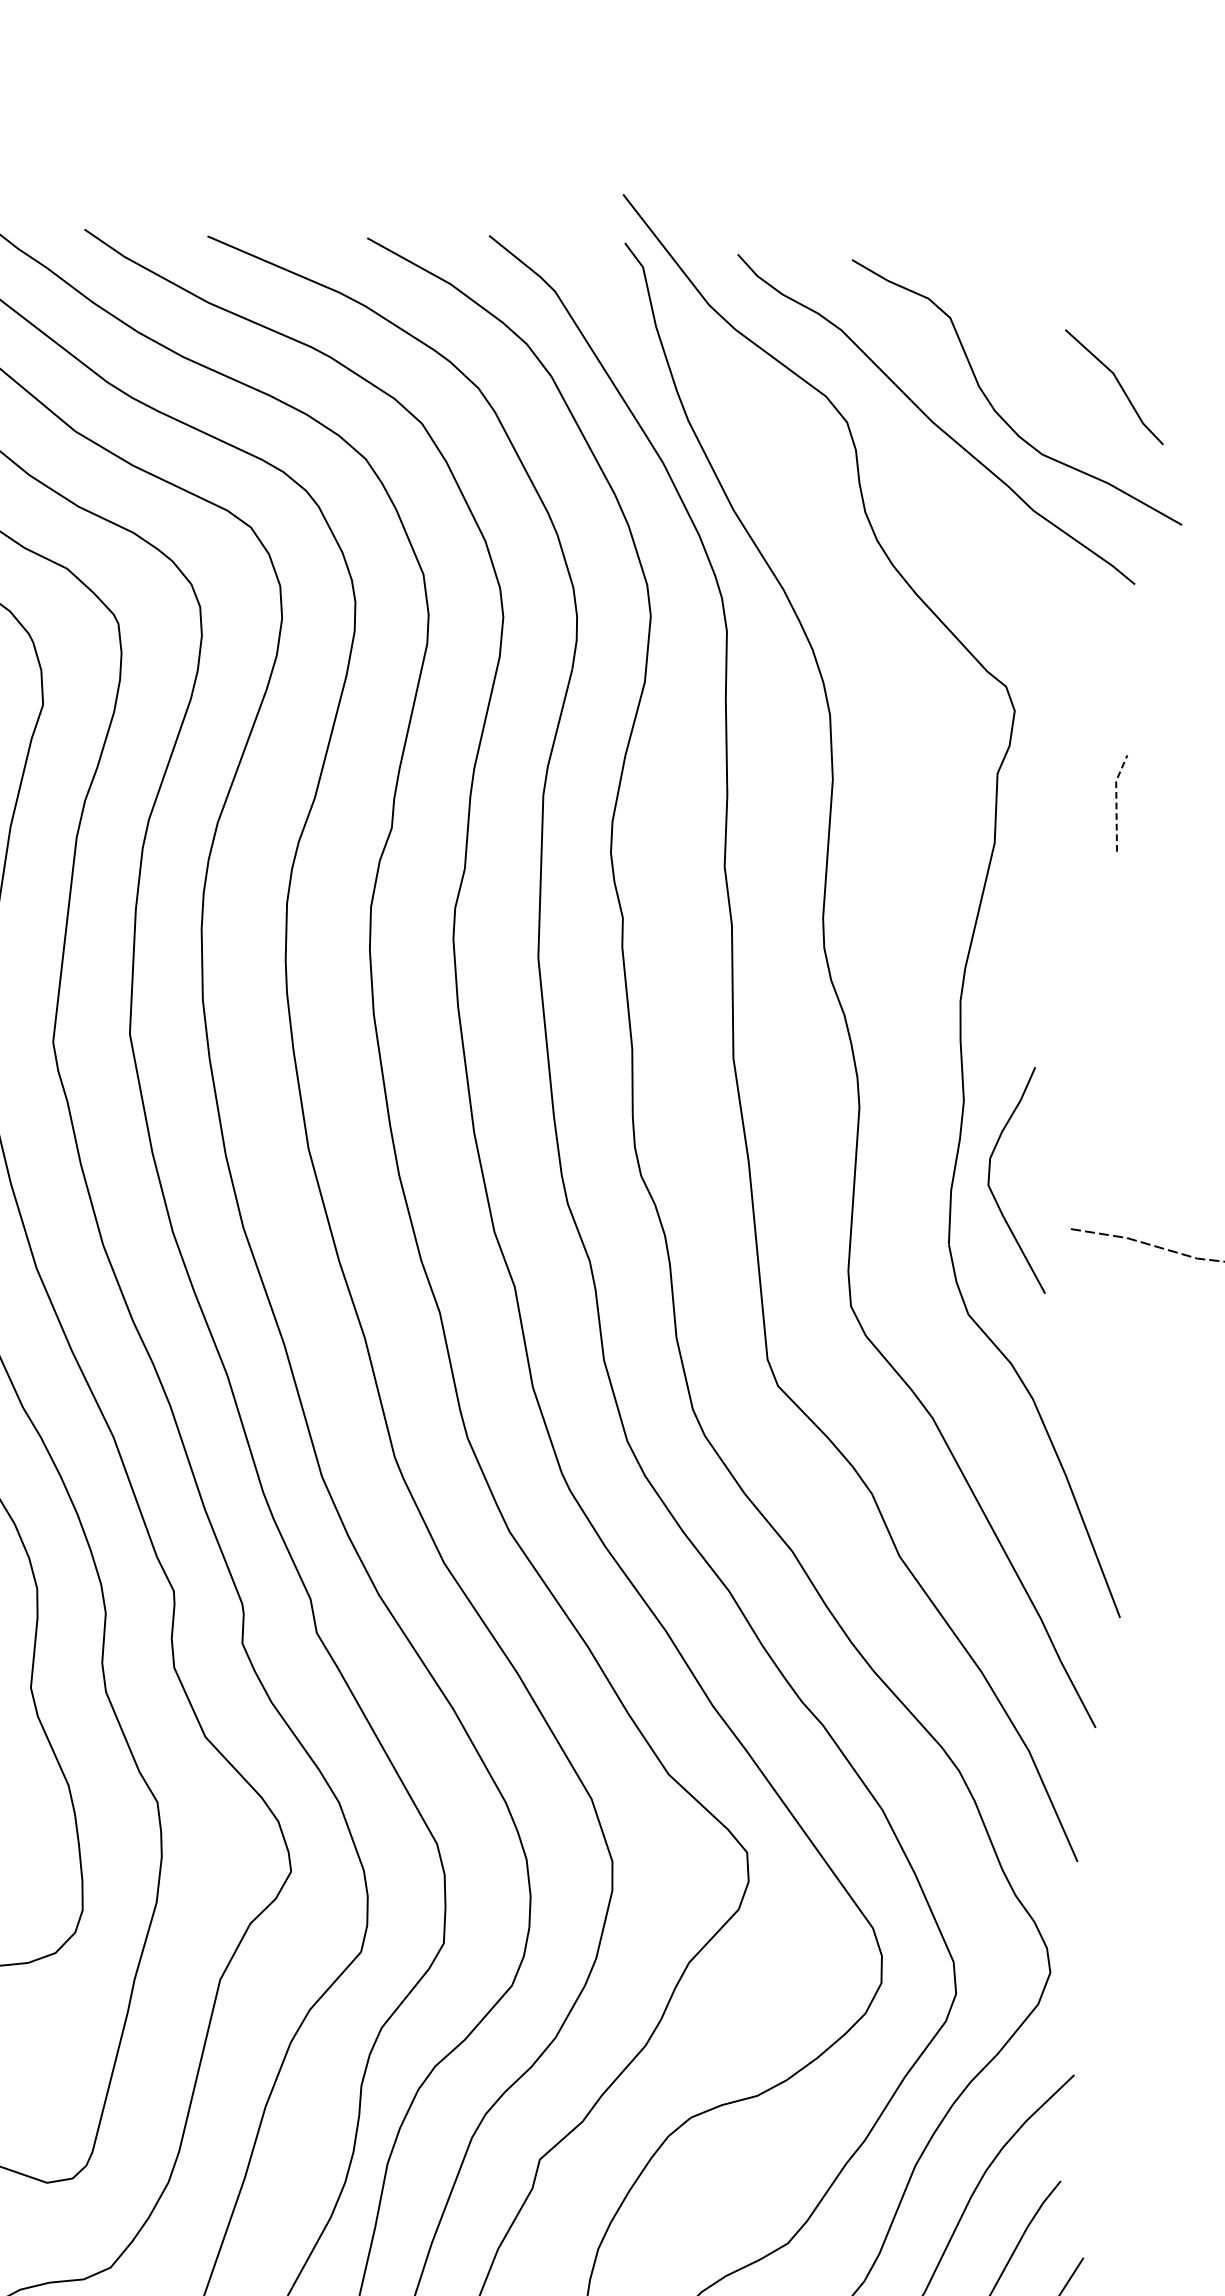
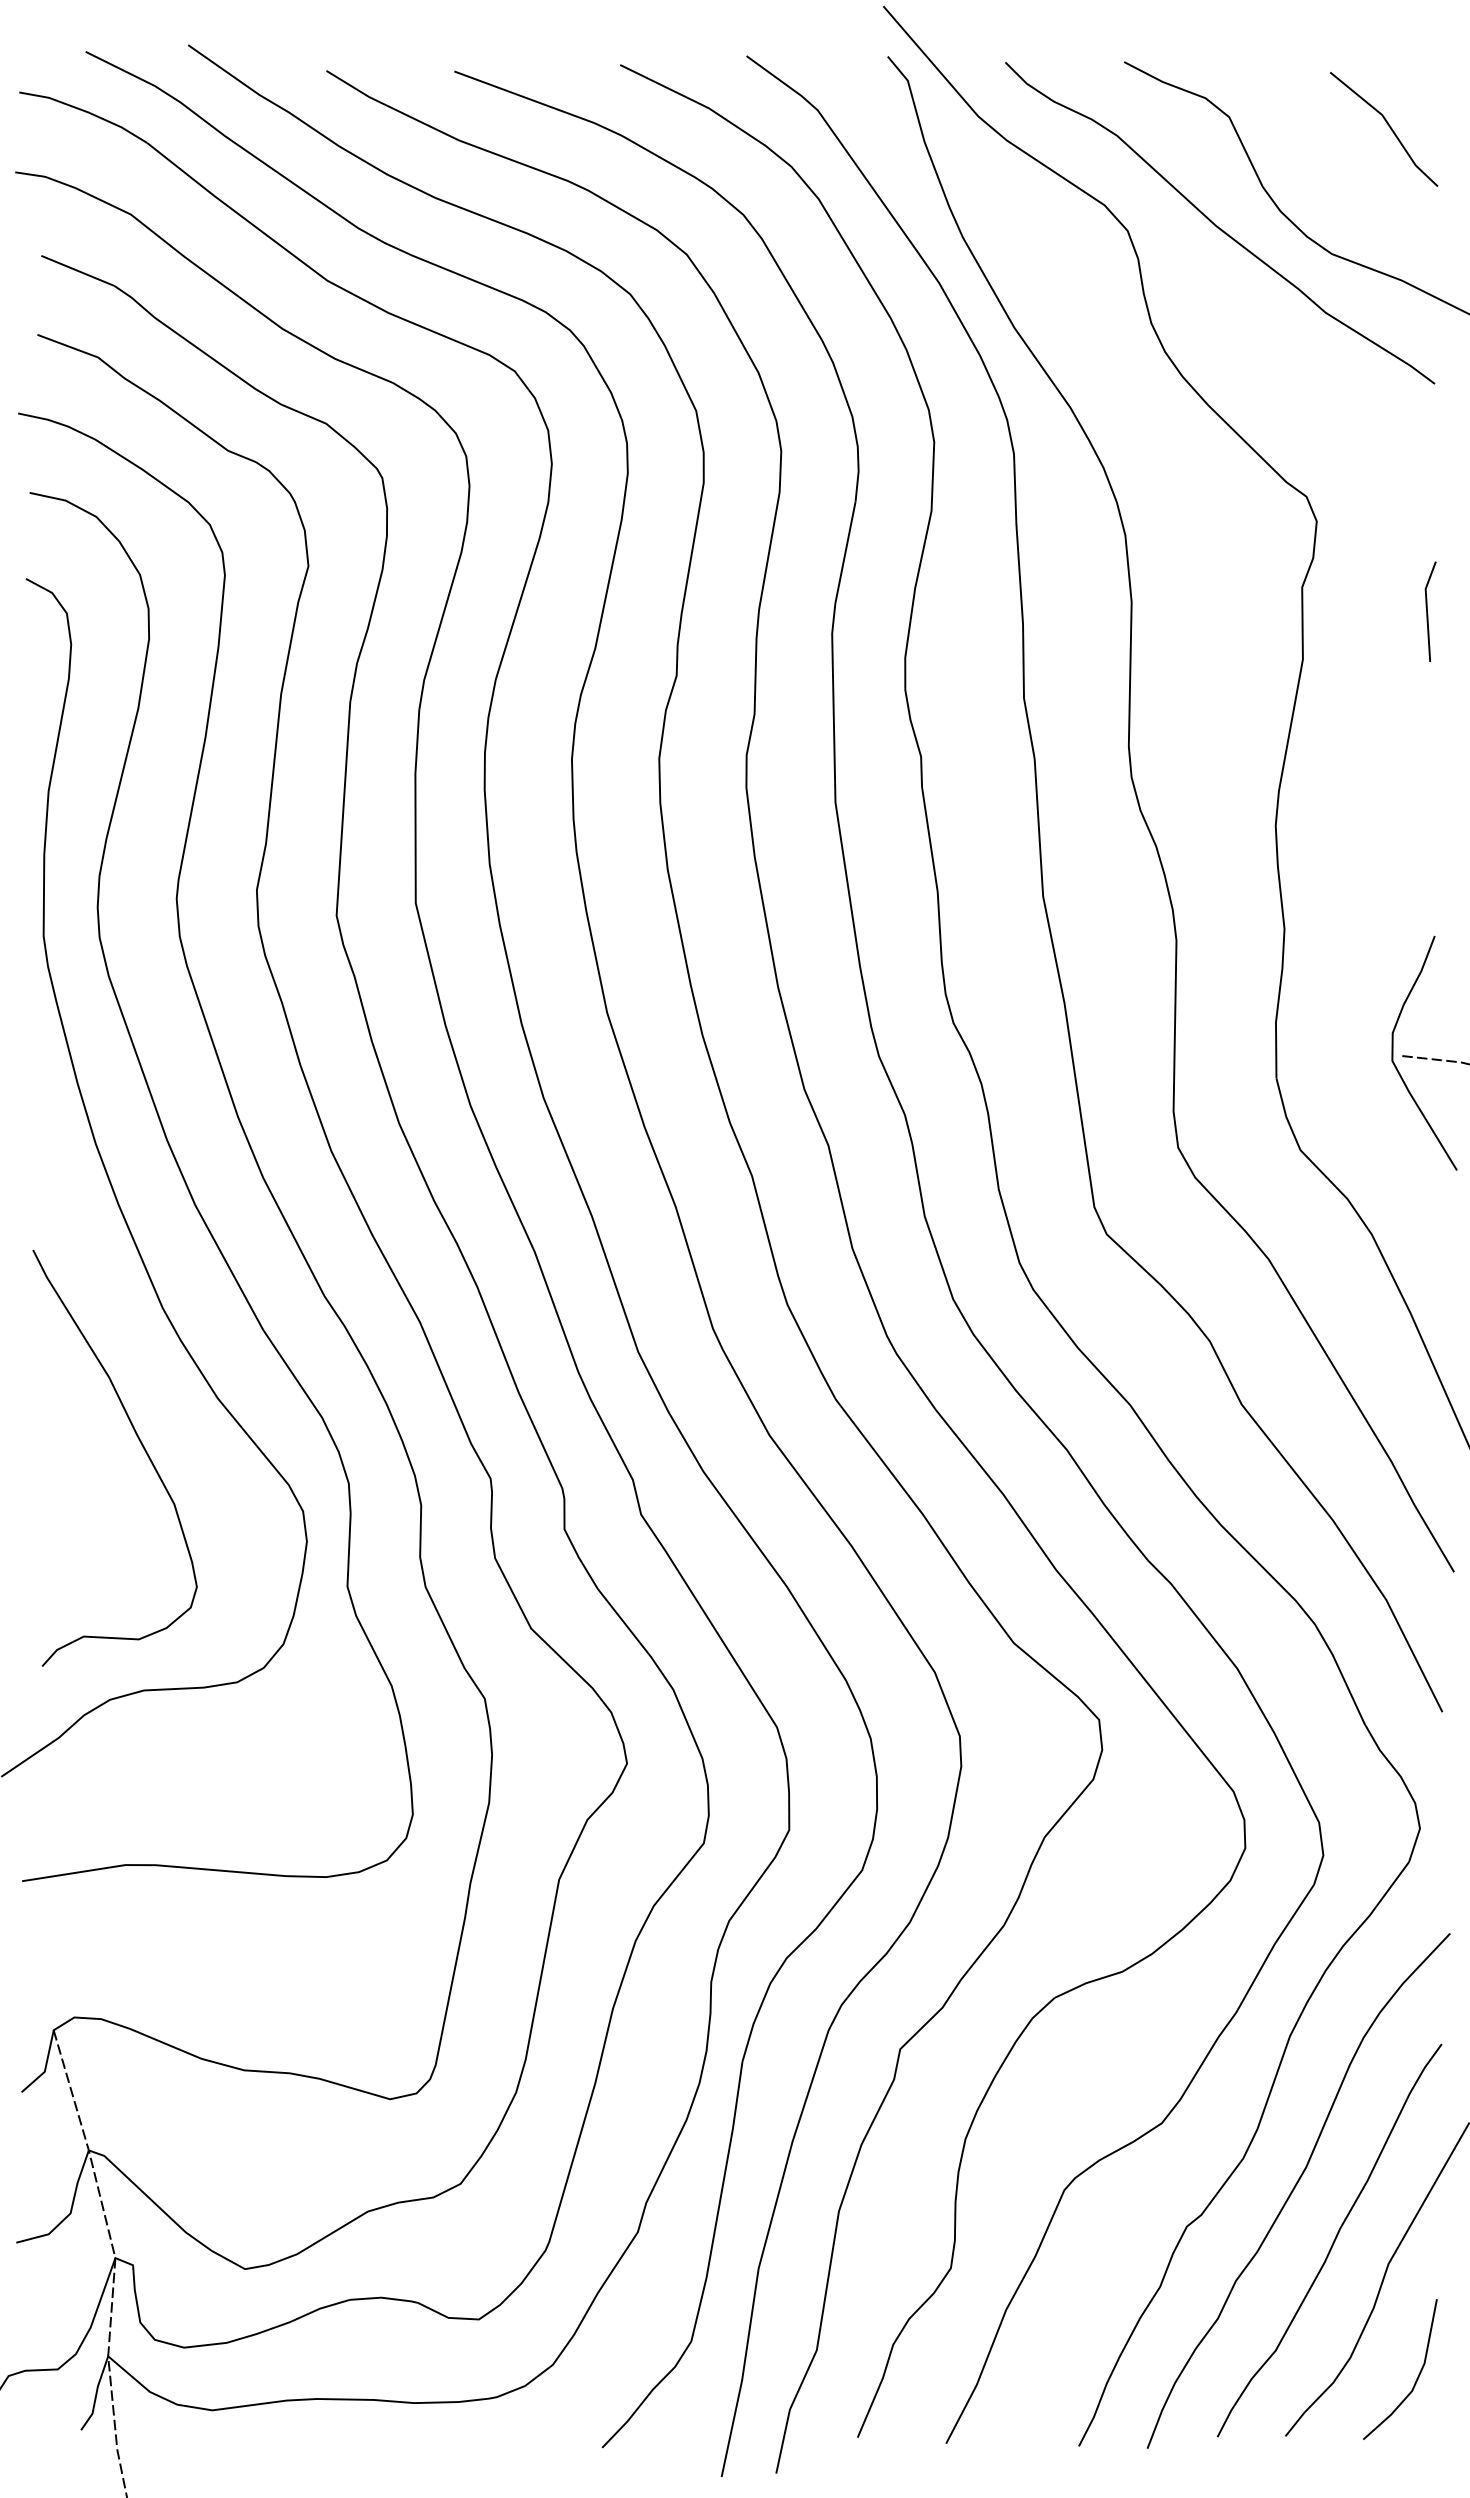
line: (1118, 384) -> (1388, 126), moved
line: (1115, 800) -> (1426, 609), dashed -> solid
curve: (989, 1177) -> (1393, 1052), moved

